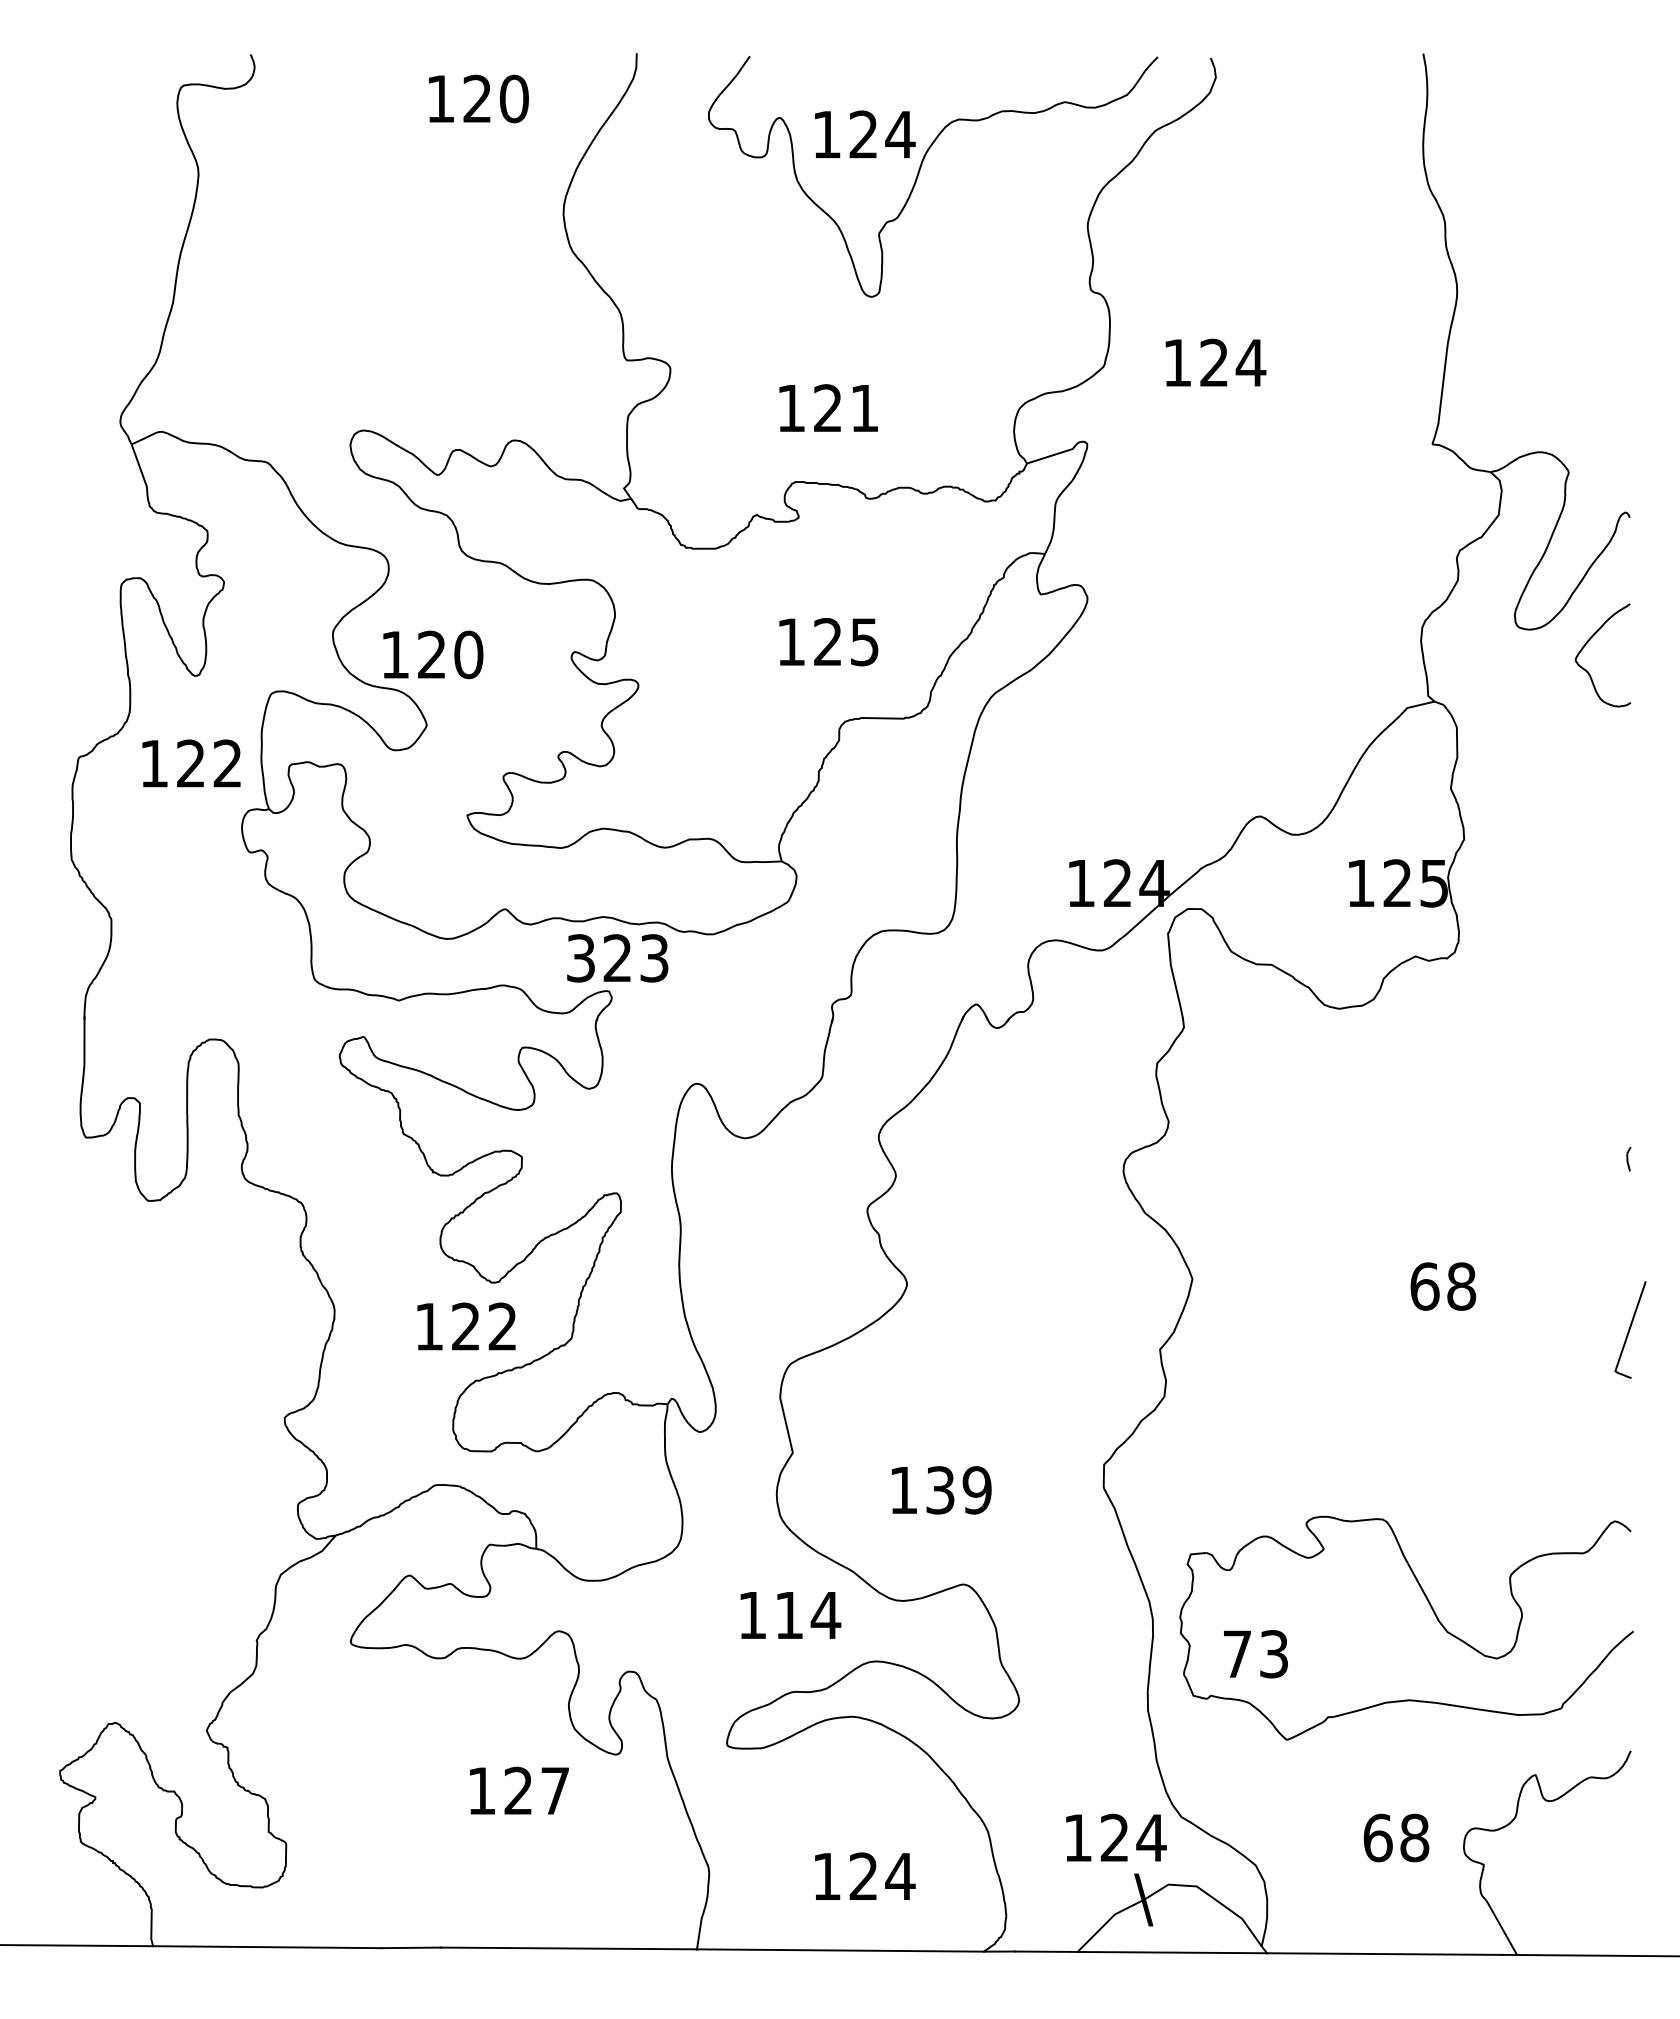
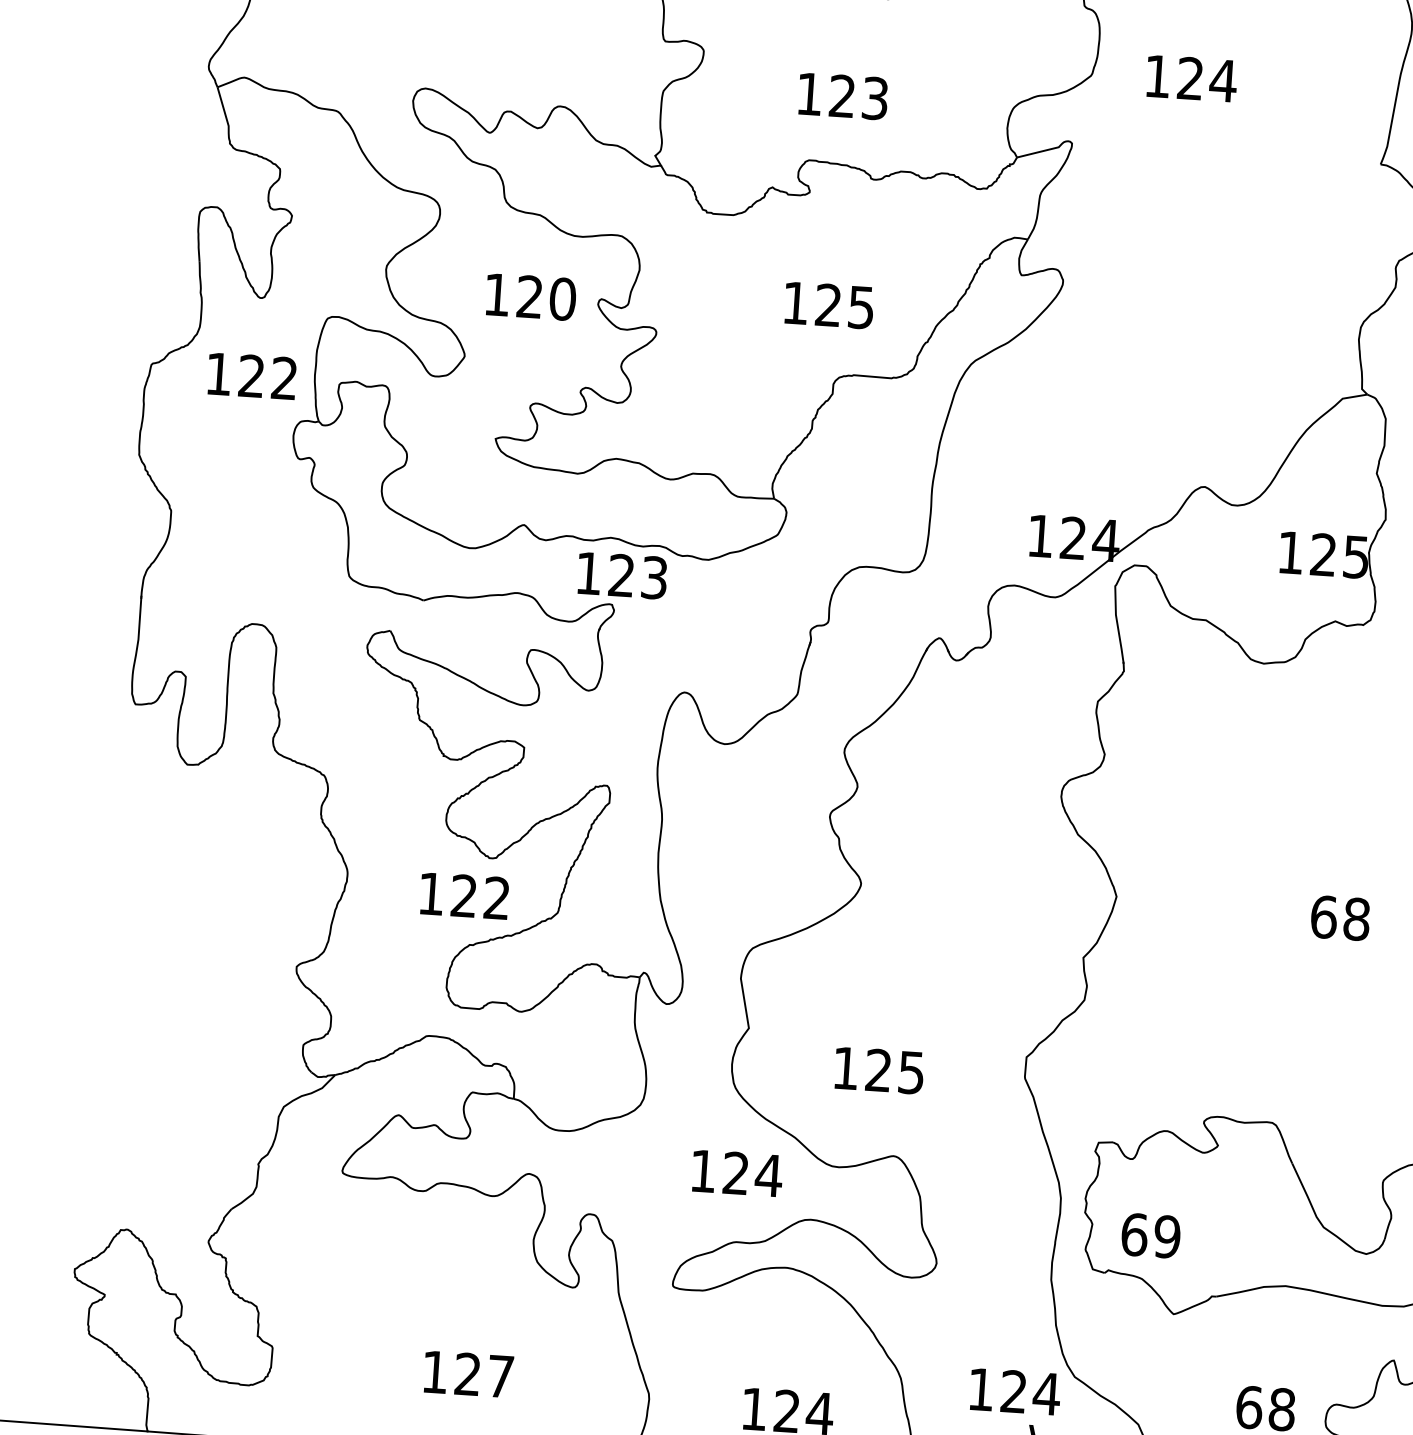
text: (864, 408) -> (875, 98), 121 -> 123
text: (433, 654) -> (531, 296), moved
text: (580, 958) -> (588, 573), 323 -> 123
text: (958, 1490) -> (894, 1071), 139 -> 125
text: (788, 1614) -> (735, 1172), 114 -> 124
text: (1255, 1654) -> (1150, 1236), 73 -> 69
text: (519, 1790) -> (468, 1374), moved

